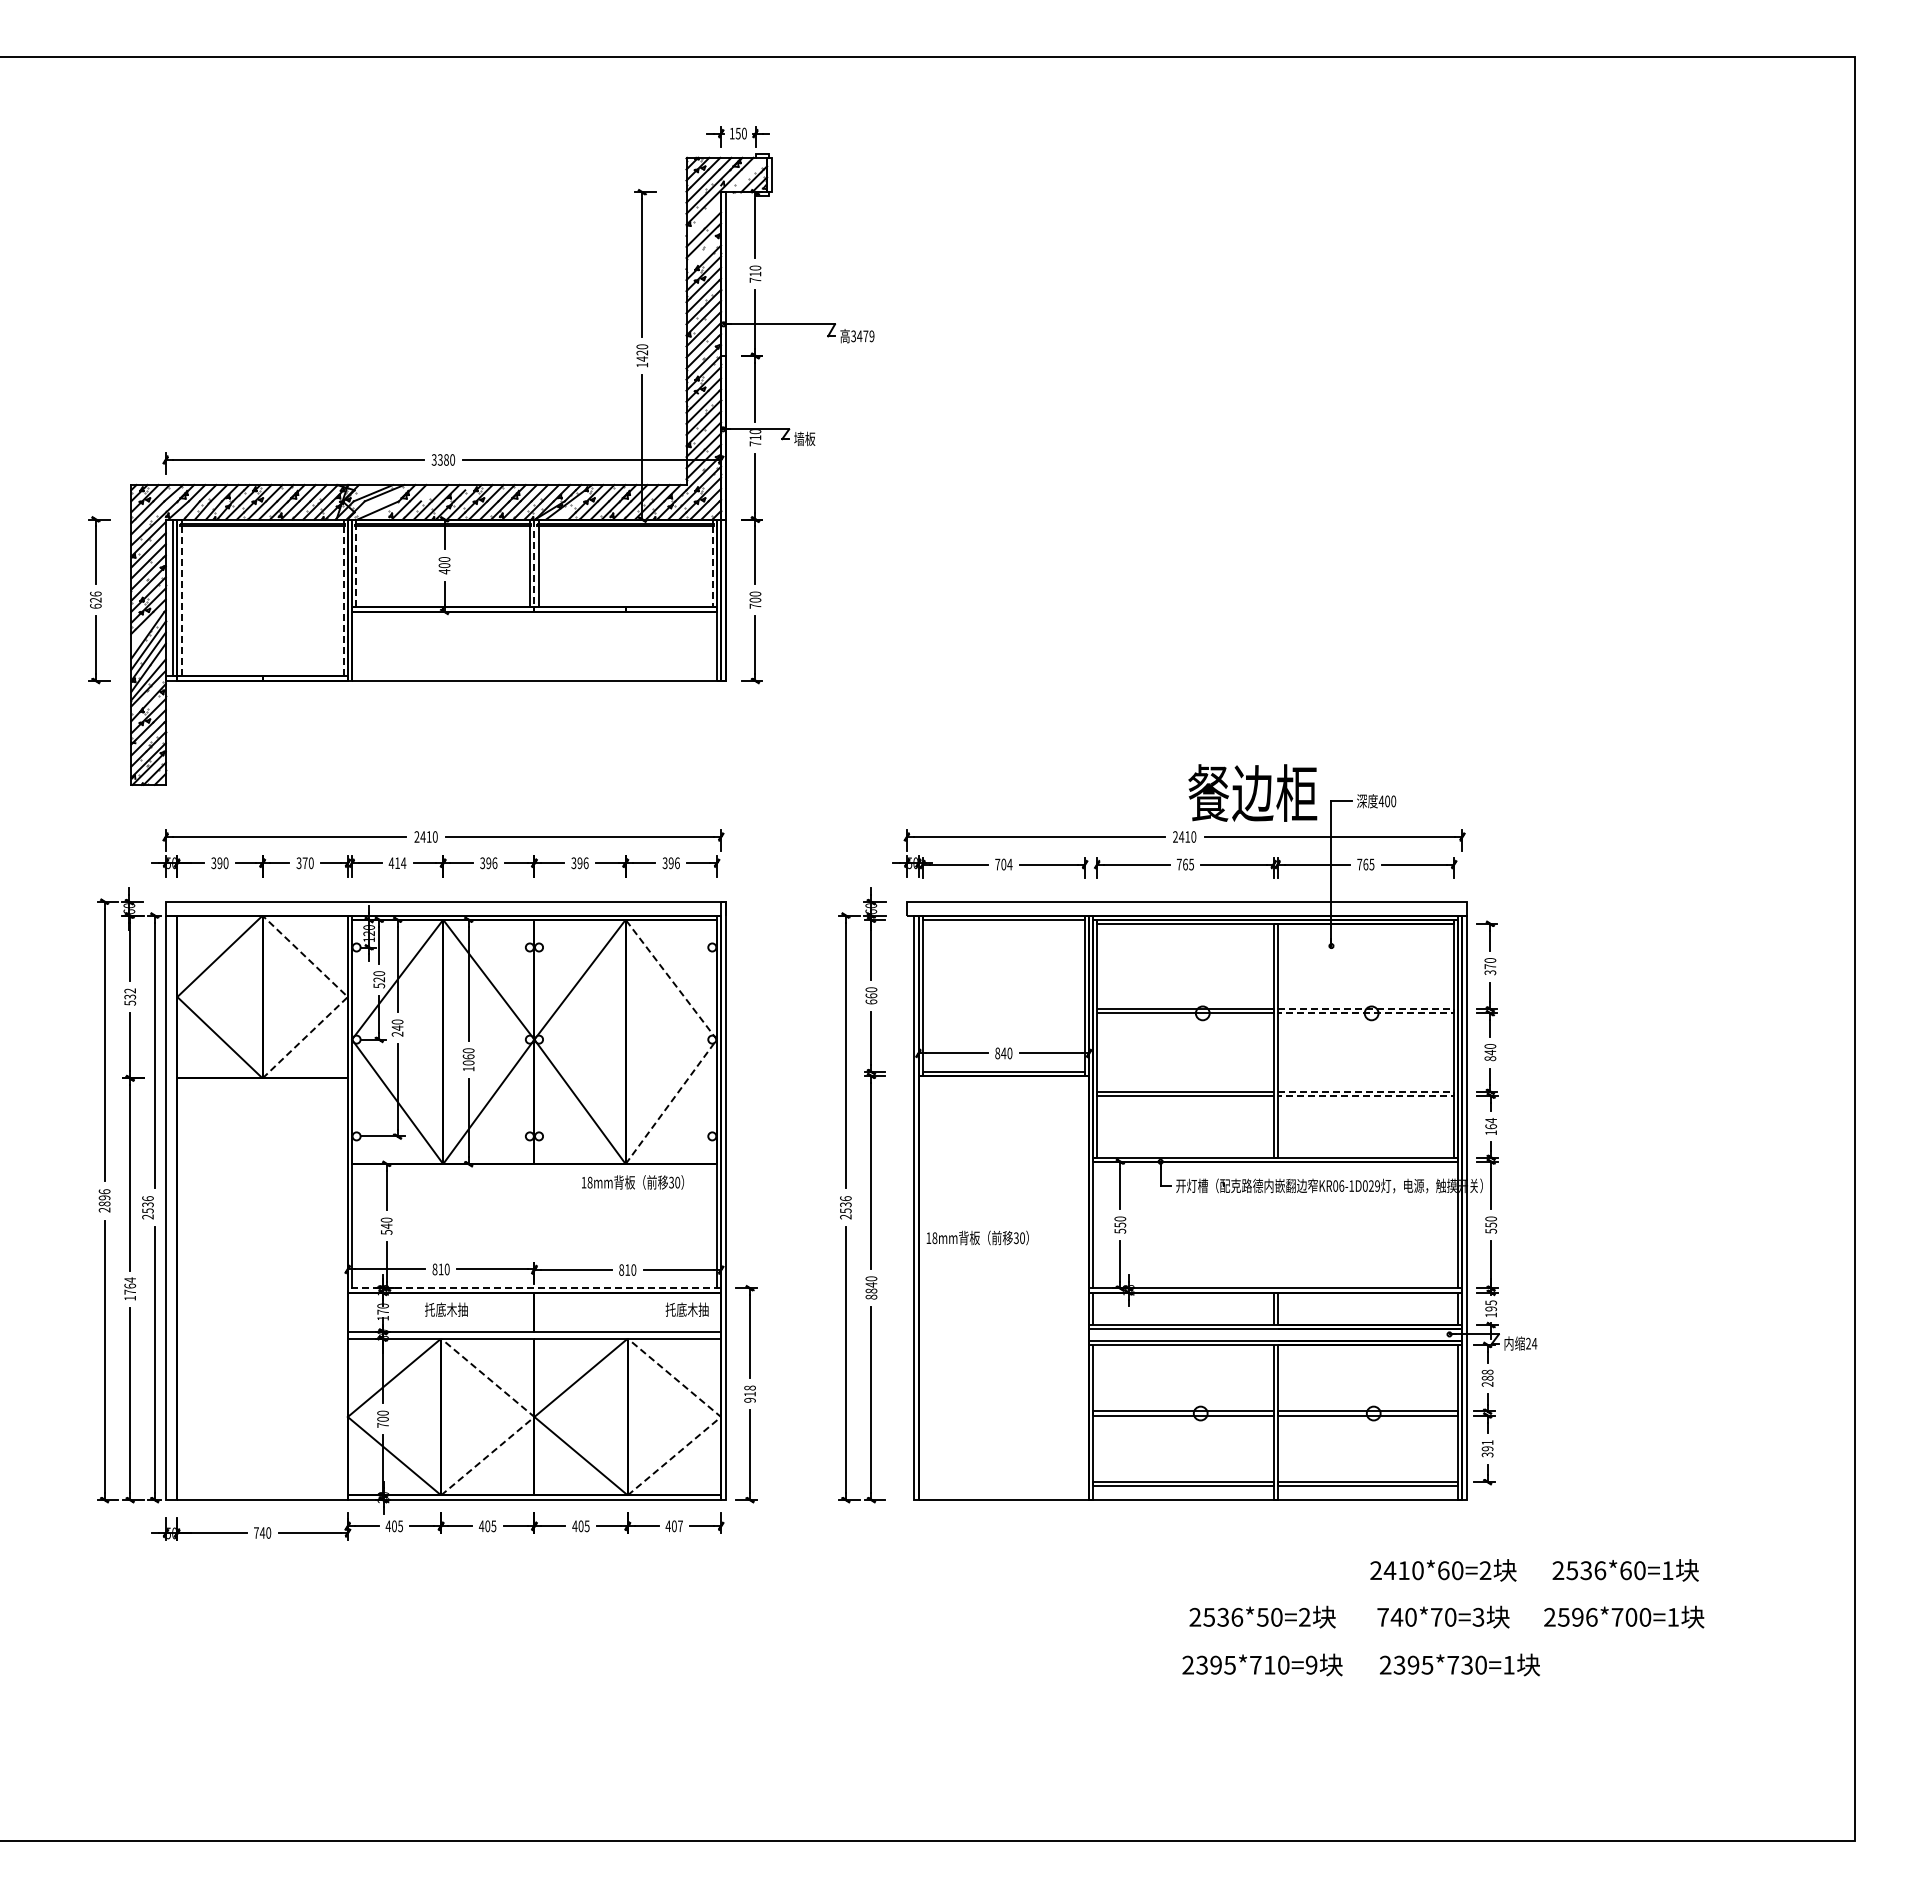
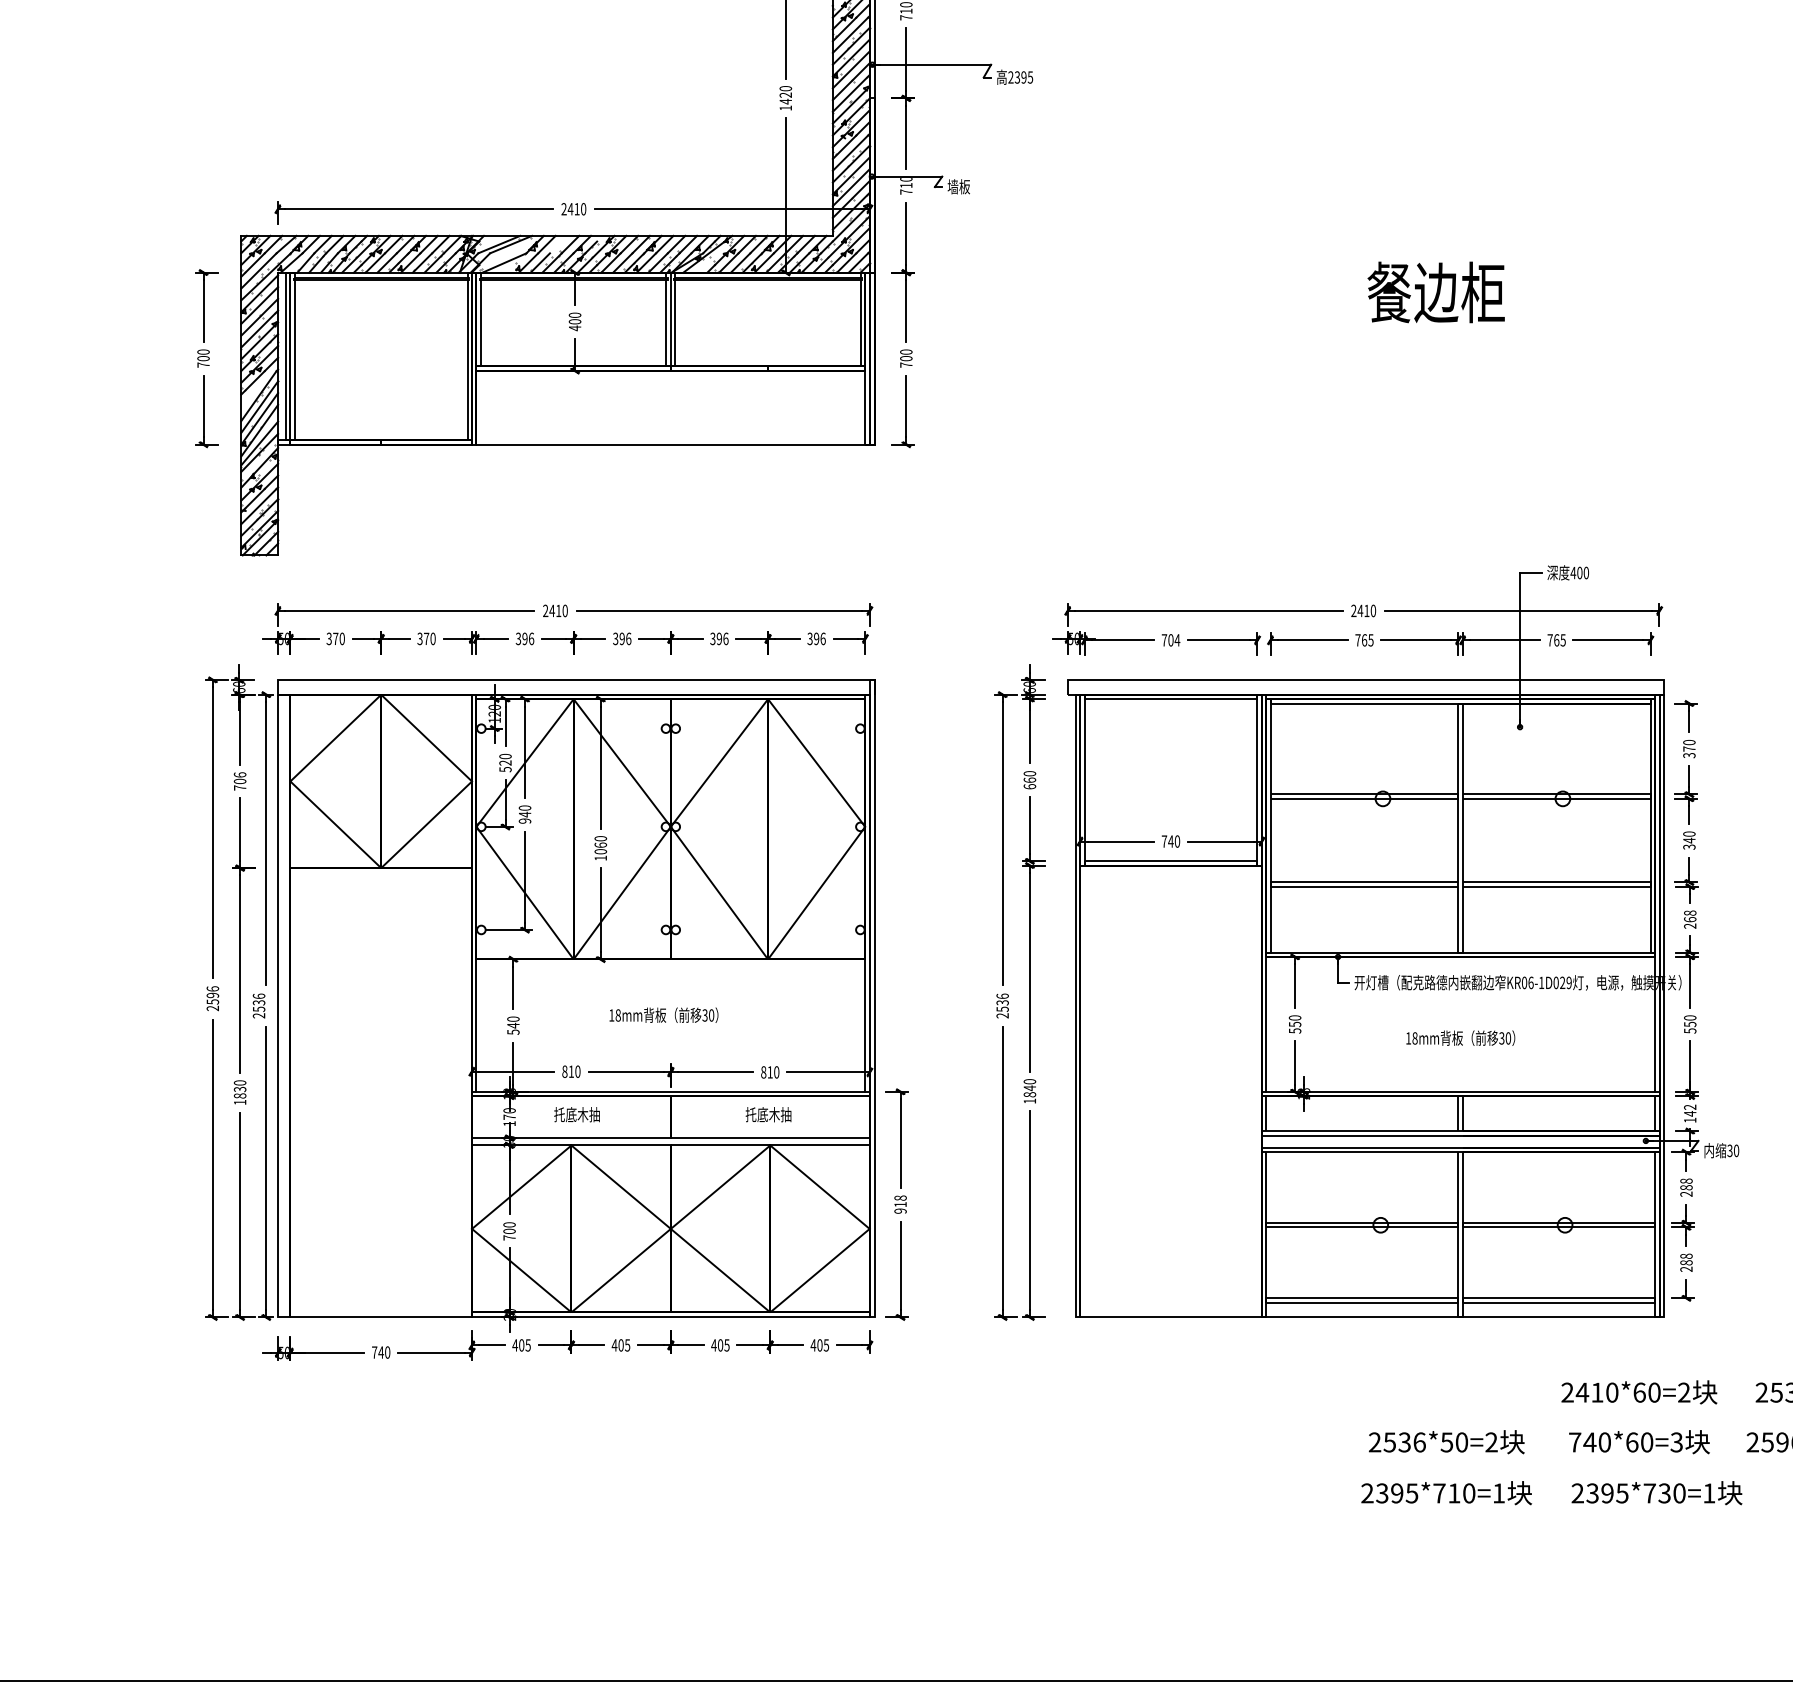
text: (862, 336) -> (1020, 77), 3479 -> 2395
text: (439, 459) -> (569, 208), 3380 -> 2410
line: (534, 563) -> (670, 319), dashed -> solid
line: (356, 566) -> (481, 322), dashed -> solid
line: (712, 567) -> (860, 323), dashed -> solid
text: (95, 599) -> (203, 357), 626 -> 700
line: (181, 601) -> (294, 360), dashed -> solid
line: (343, 601) -> (467, 360), dashed -> solid
text: (1252, 792) -> (1435, 291), moved
text: (219, 863) -> (335, 639), 390 -> 370
text: (397, 863) -> (524, 639), 414 -> 396
text: (130, 996) -> (240, 780), 532 -> 706
line: (347, 997) -> (471, 781), dashed -> solid
line: (1454, 1011) -> (1651, 796), dashed -> solid
text: (397, 1033) -> (524, 820), 240 -> 940
line: (716, 1040) -> (864, 827), dashed -> solid
text: (997, 1053) -> (1164, 841), 840 -> 740
text: (1489, 1058) -> (1688, 846), 840 -> 340
line: (1454, 1094) -> (1651, 885), dashed -> solid
text: (1491, 1126) -> (1690, 919), 164 -> 268
text: (632, 1182) -> (663, 1015), moved
text: (104, 1203) -> (212, 1001), 2896 -> 2596
text: (977, 1237) -> (1460, 1037), moved
text: (130, 1285) -> (240, 1088), 1764 -> 1830
line: (534, 1288) -> (670, 1092), dashed -> solid
text: (871, 1296) -> (1029, 1100), 8840 -> 1840
text: (1491, 1305) -> (1690, 1110), 195 -> 142
text: (686, 1309) -> (767, 1114), moved
text: (1531, 1343) -> (1733, 1150), 24 -> 30
line: (534, 1417) -> (670, 1229), dashed -> solid
line: (721, 1417) -> (870, 1229), dashed -> solid
text: (1487, 1448) -> (1686, 1262), 391 -> 288
text: (680, 1526) -> (826, 1345), 407 -> 405
text: (1436, 1616) -> (1631, 1441), 740*70=3 -> 740*60=3
text: (1311, 1664) -> (1498, 1492), 2395*710=9 -> 2395*710=1

